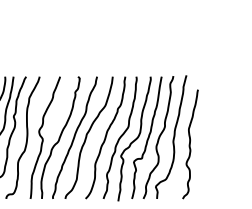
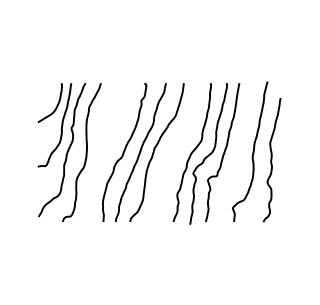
curve: (105, 137) -> (175, 152), removed
curve: (158, 137) -> (235, 152), removed
curve: (43, 138) -> (105, 153), removed

